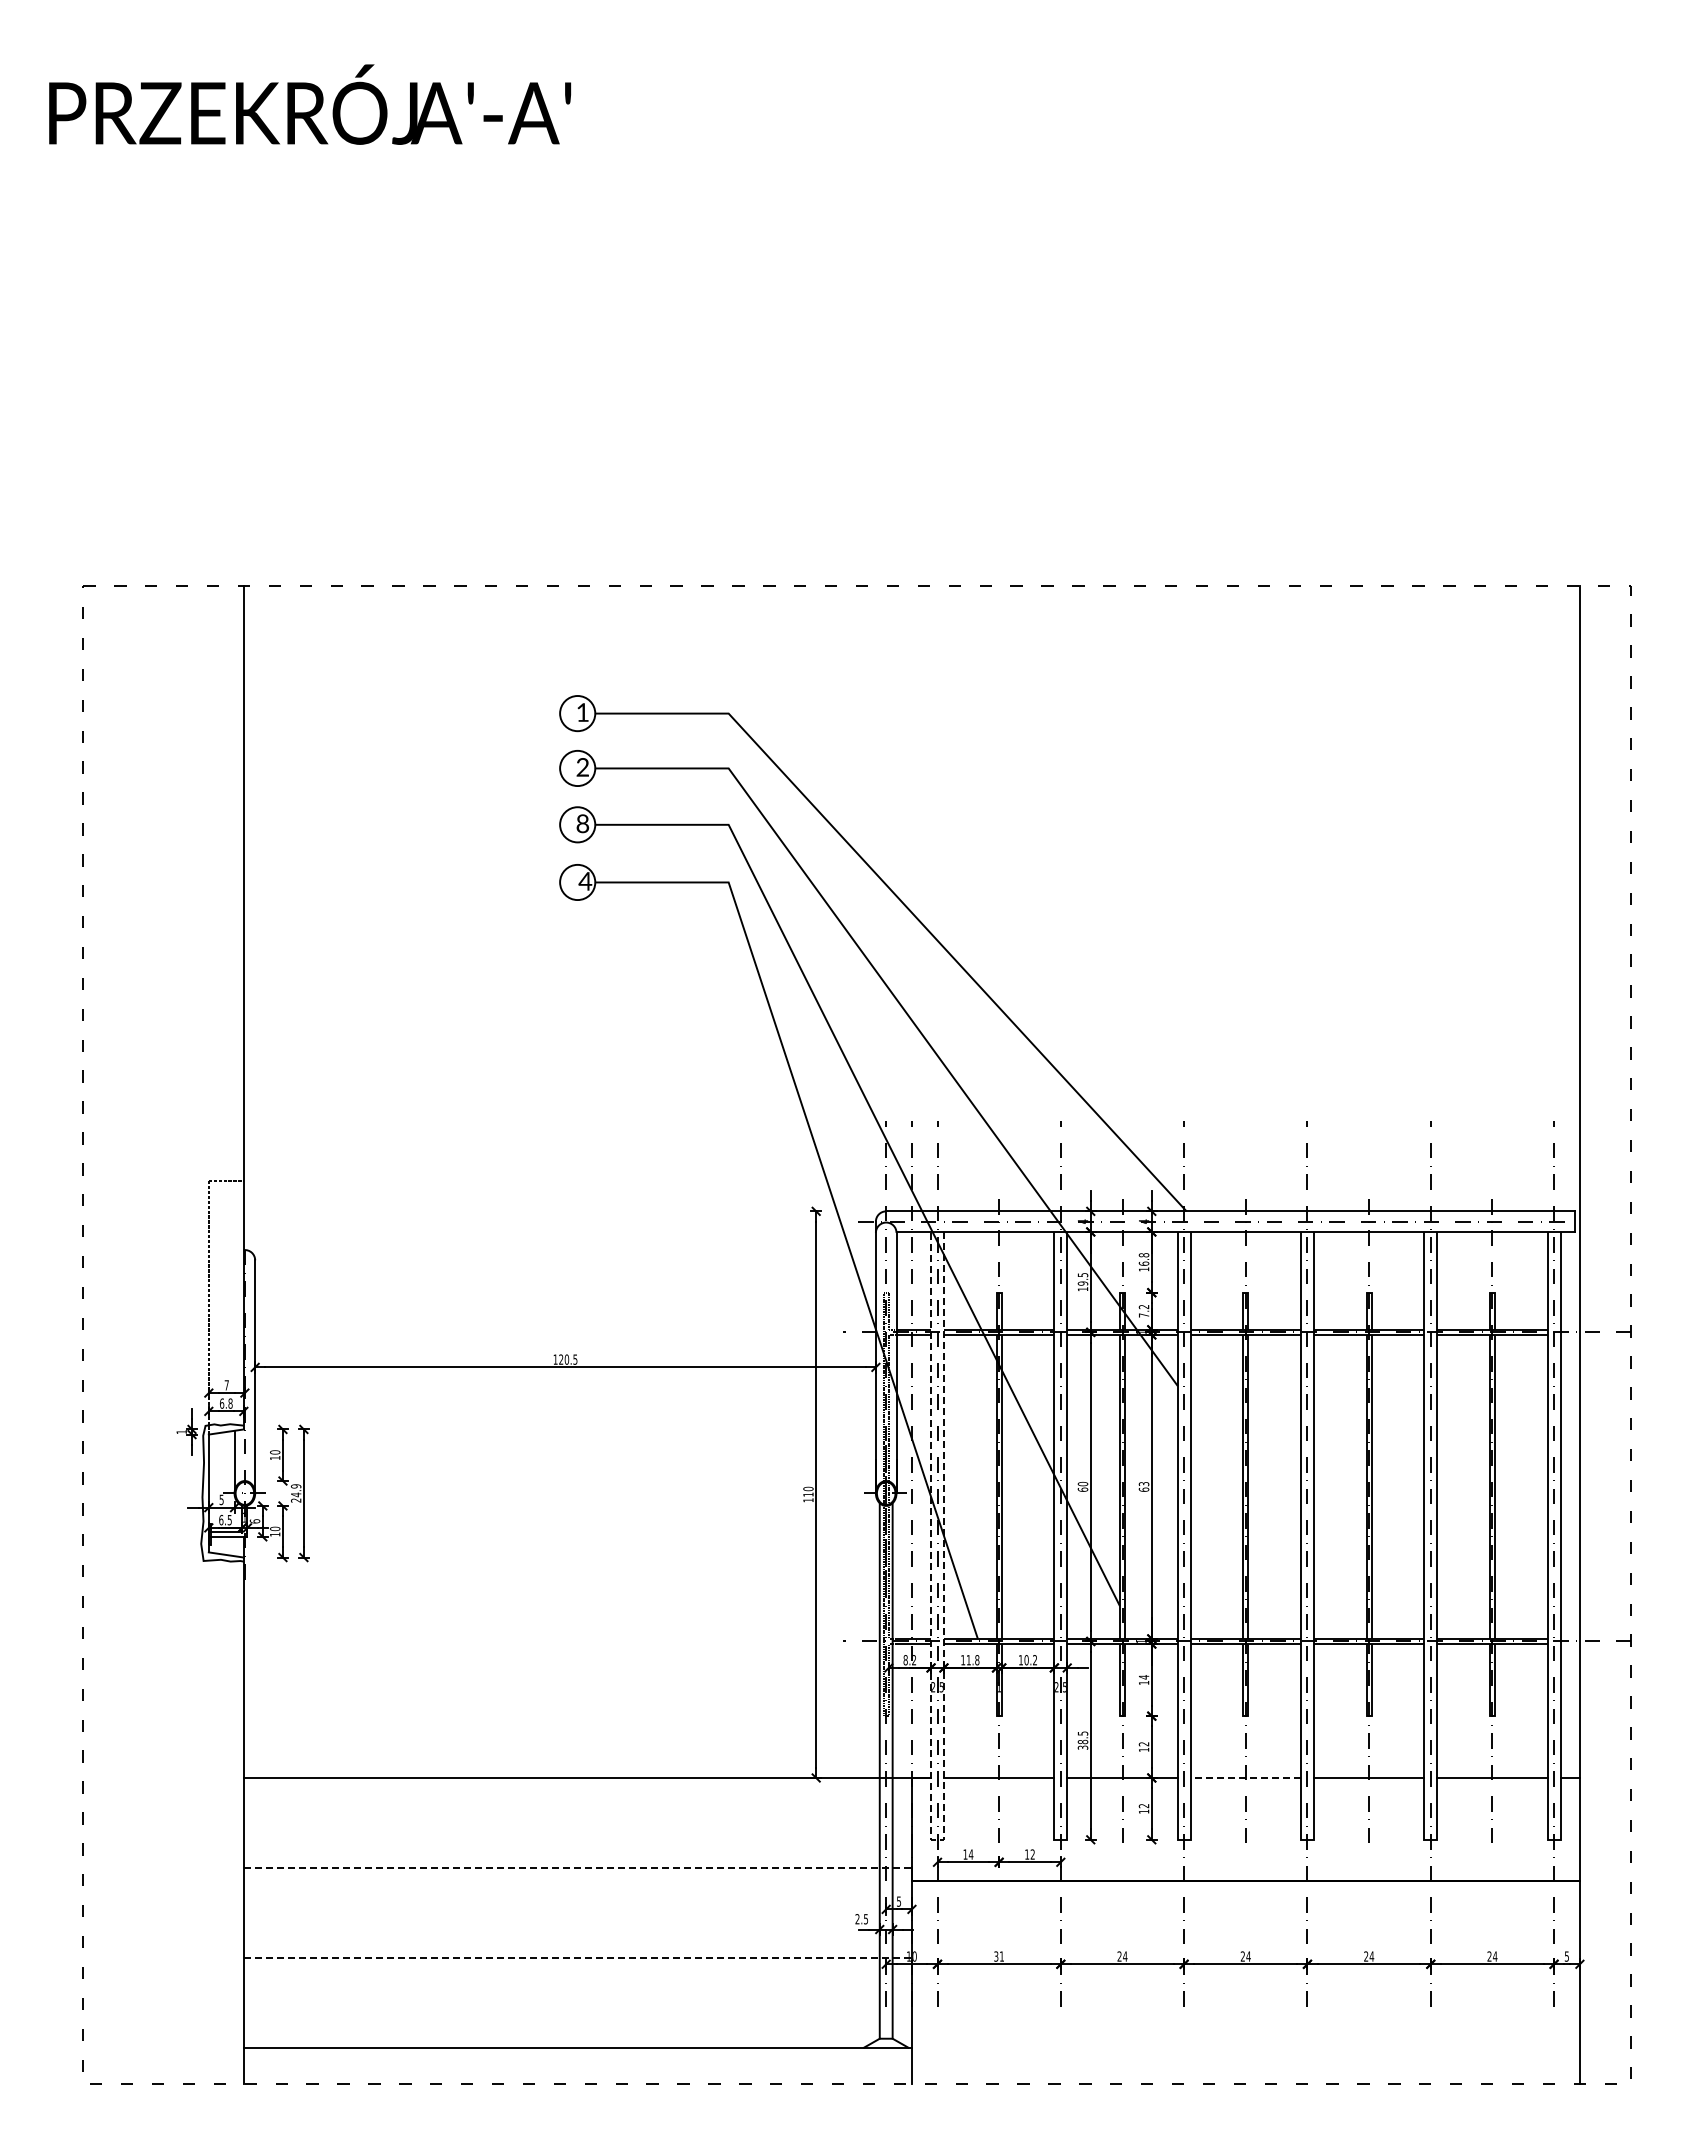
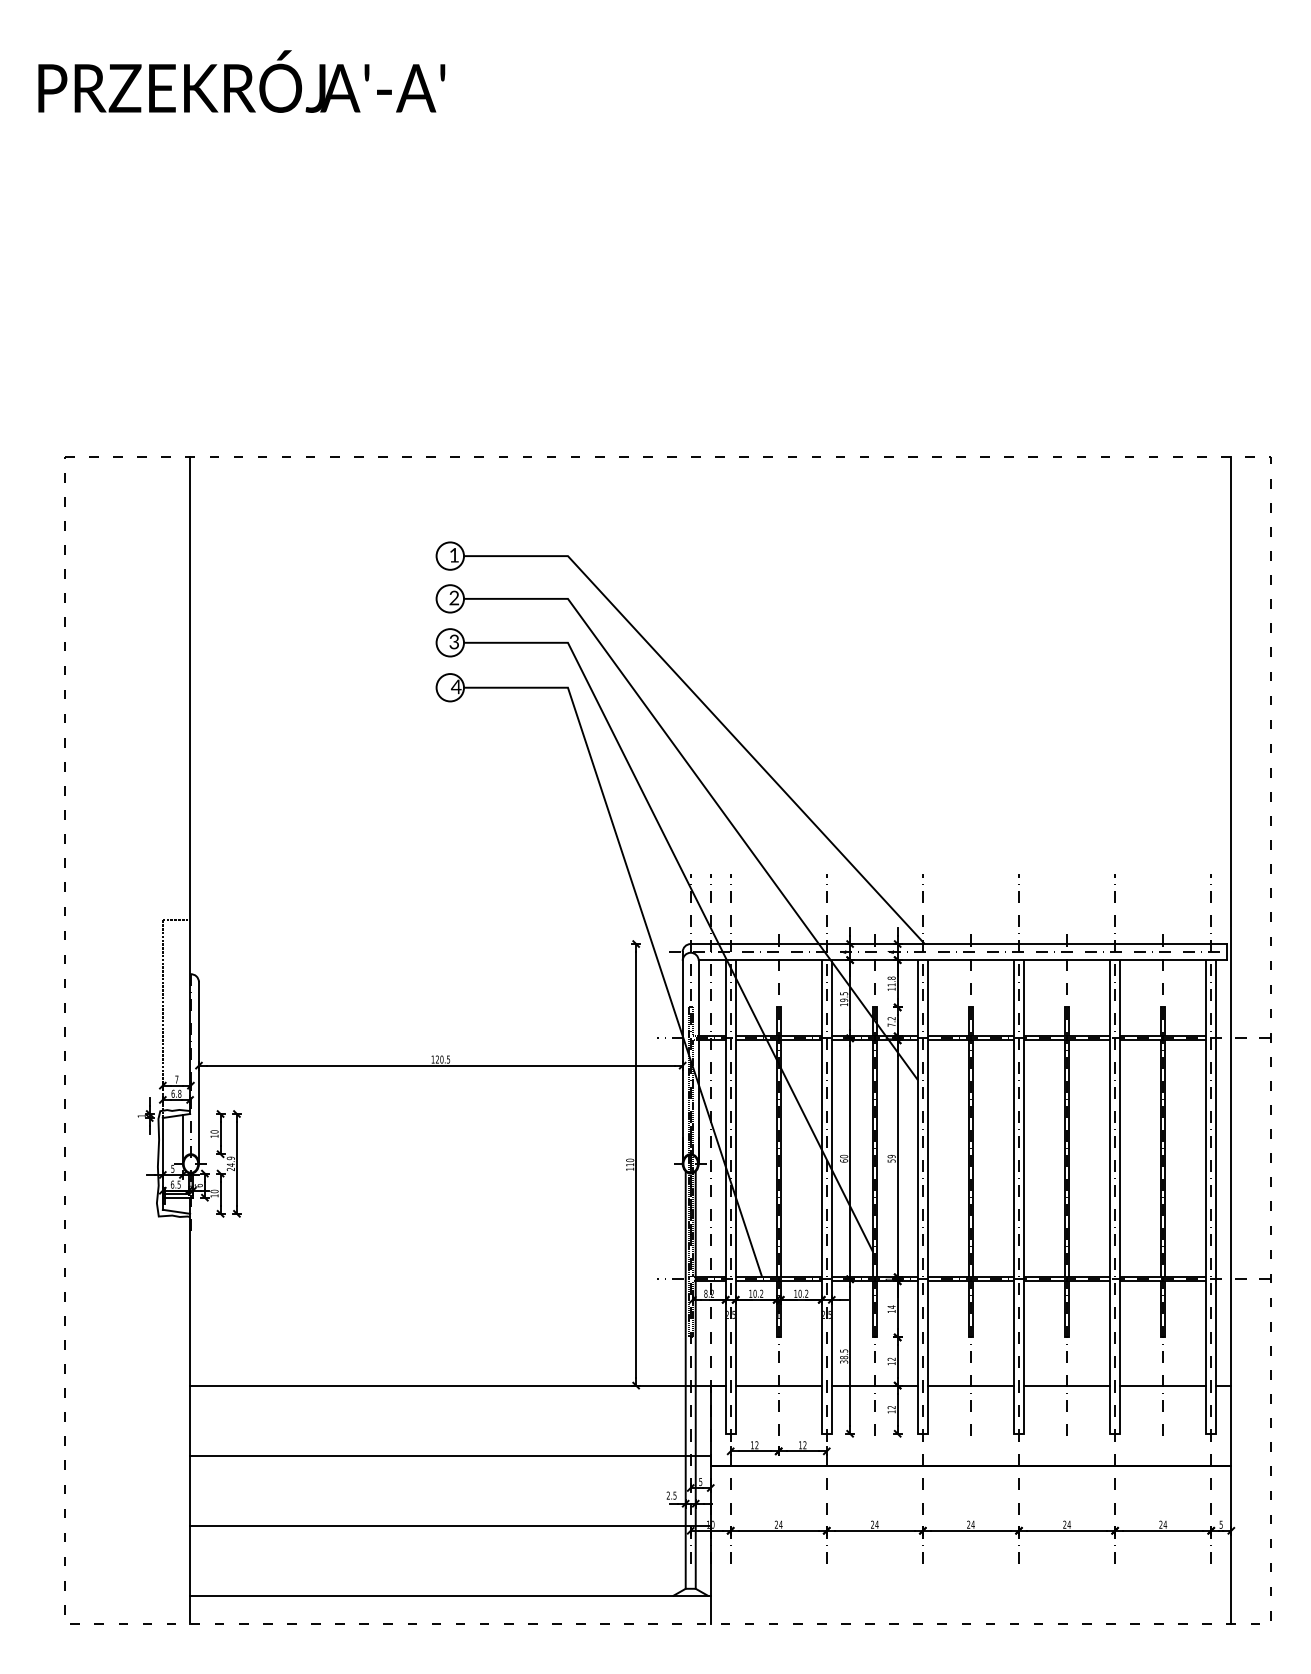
text: (582, 823) -> (454, 641), 8 -> 3
text: (1143, 1263) -> (891, 984), 16.8 -> 11.8
text: (1143, 1486) -> (891, 1158), 63 -> 59
text: (972, 1660) -> (757, 1294), 11.8 -> 10.2
line: (1245, 1777) -> (970, 1385), dashed -> solid
line: (937, 1839) -> (730, 1433), dashed -> solid
text: (970, 1854) -> (756, 1445), 14 -> 12
line: (578, 1867) -> (450, 1455), dashed -> solid
text: (999, 1956) -> (779, 1524), 31 -> 24
line: (578, 1957) -> (450, 1525), dashed -> solid

